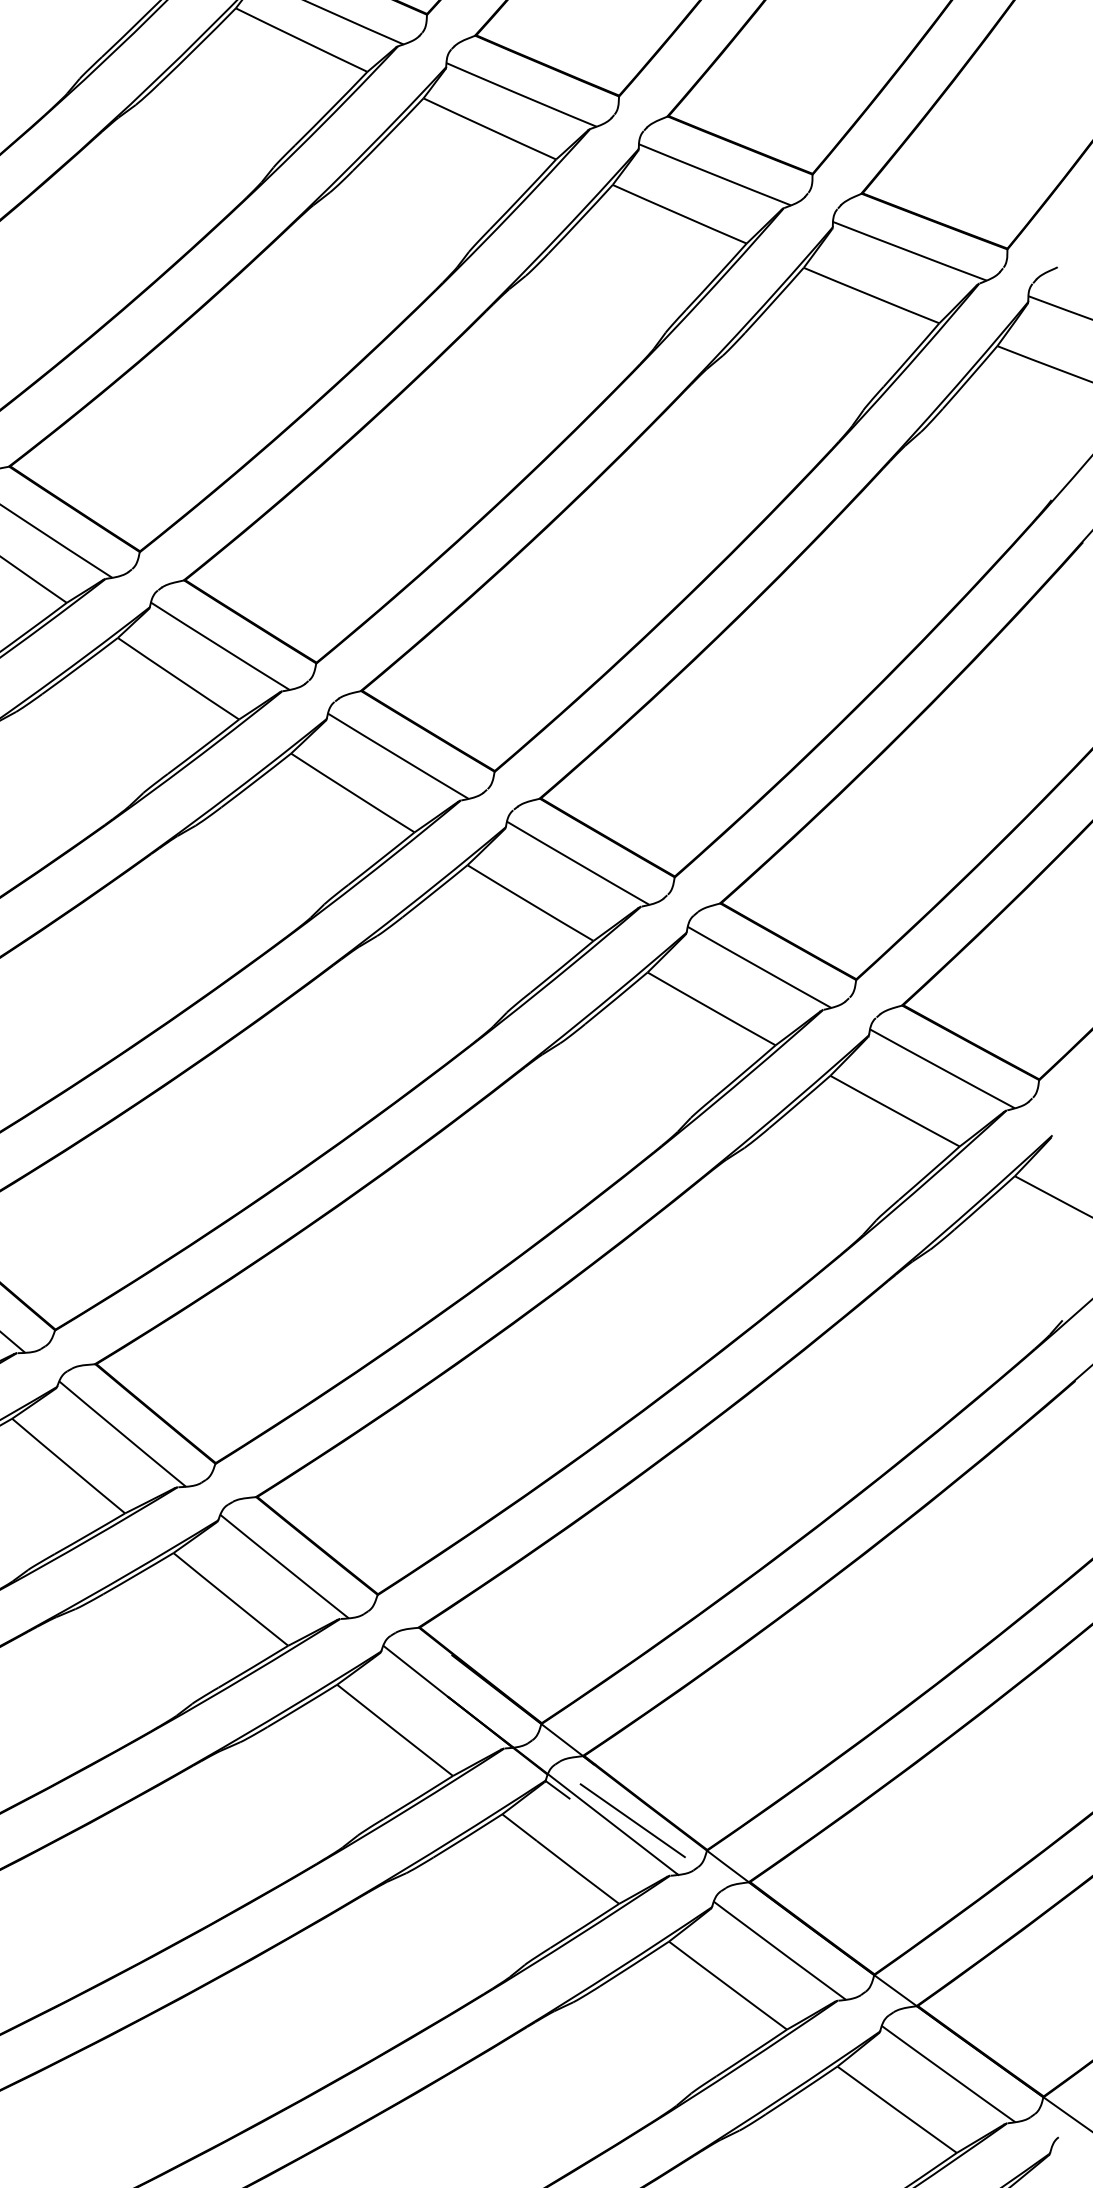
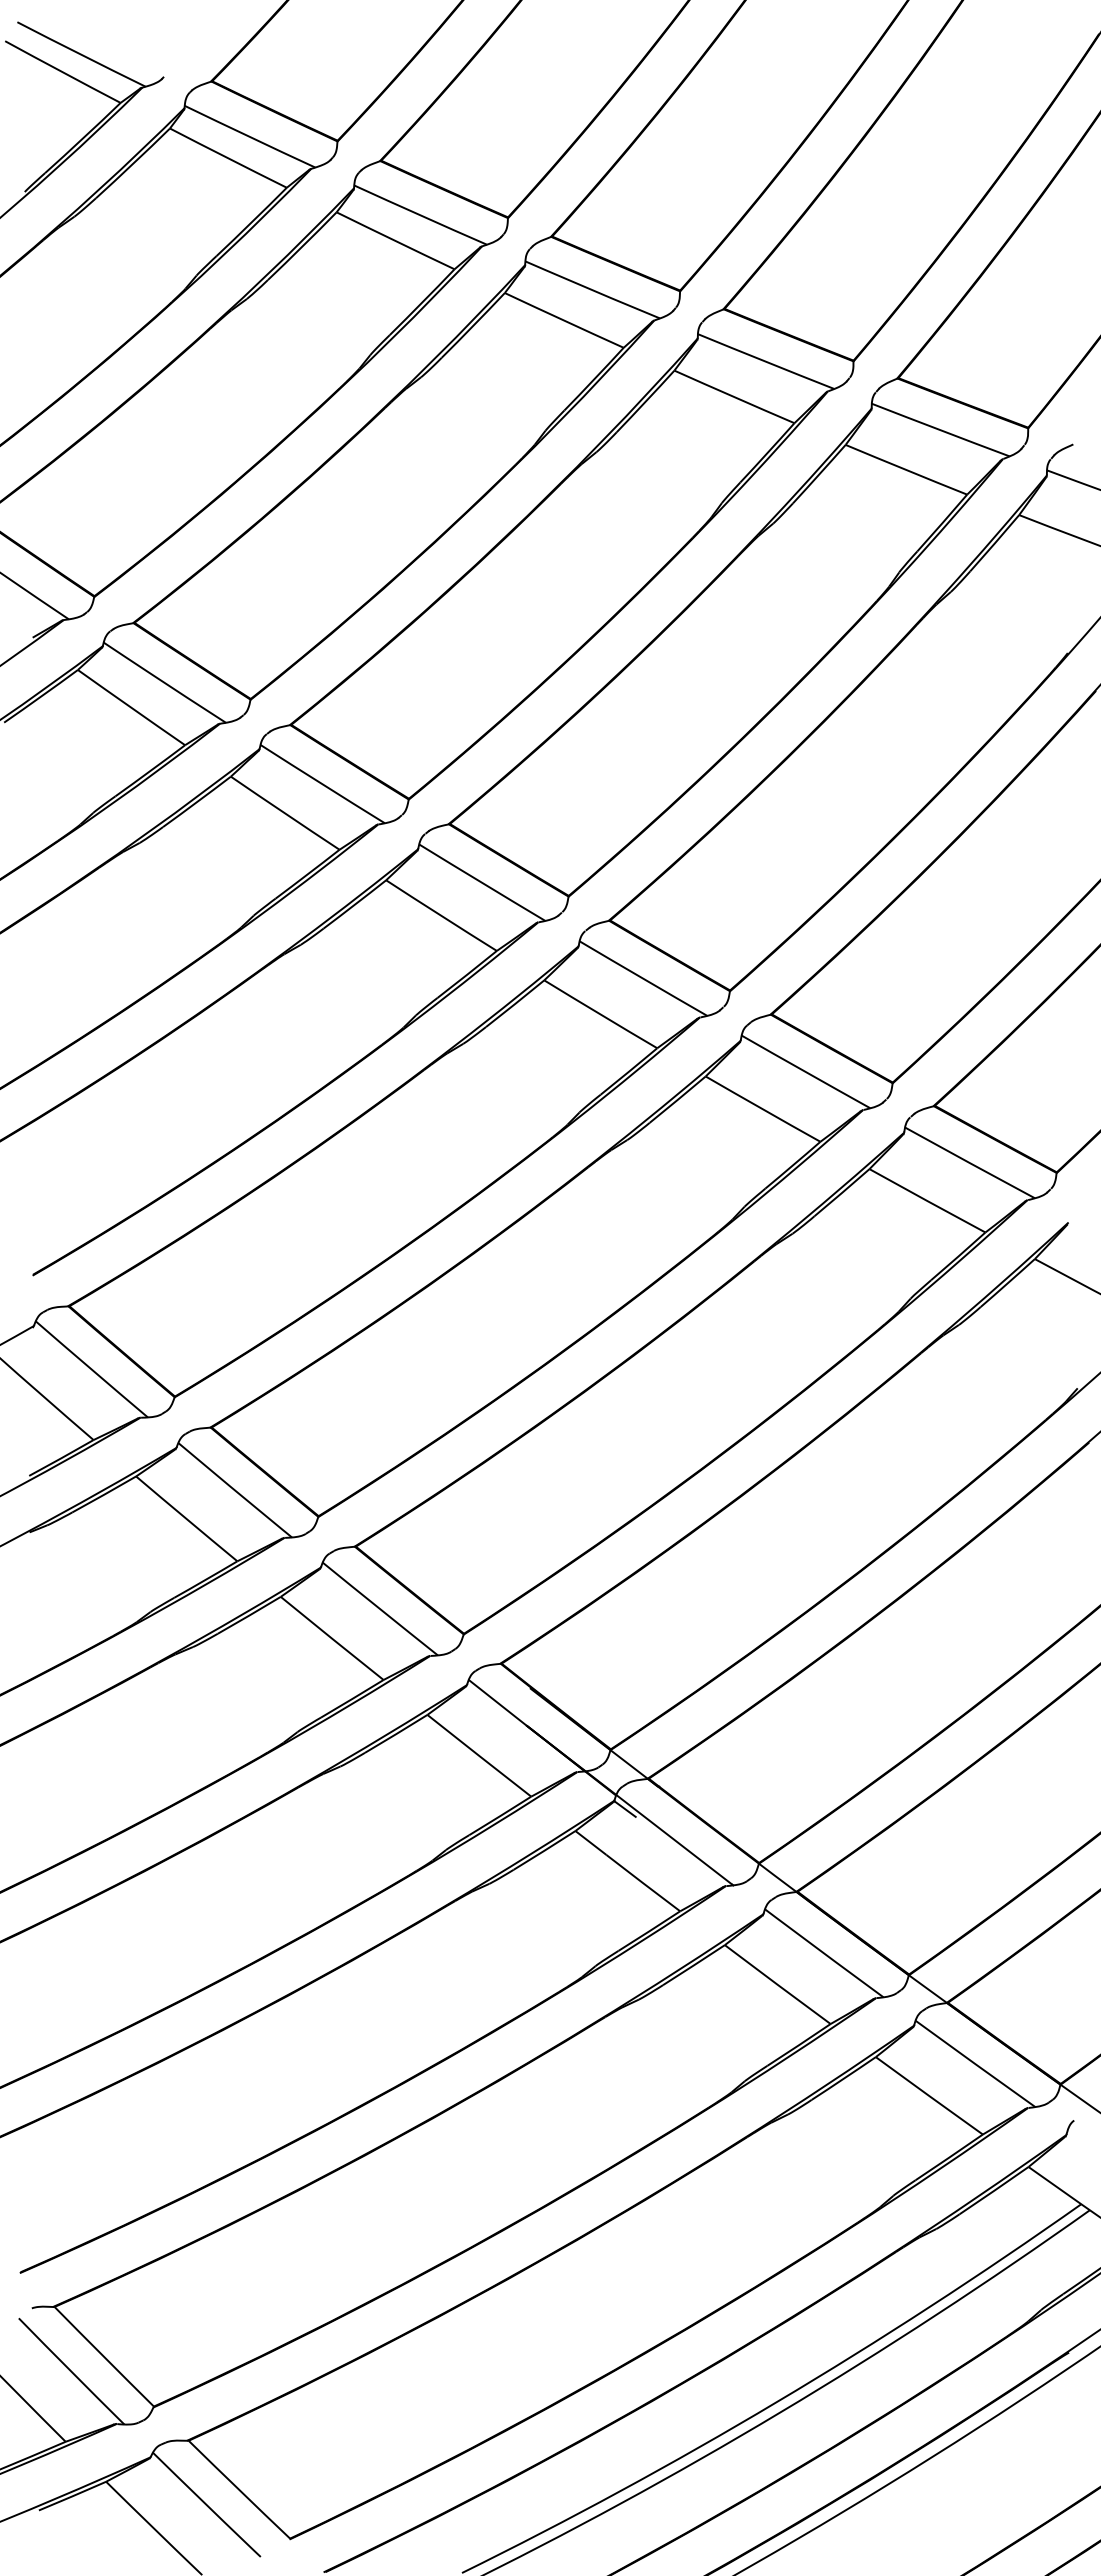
line: (632, 1820) -> (692, 1836), removed

